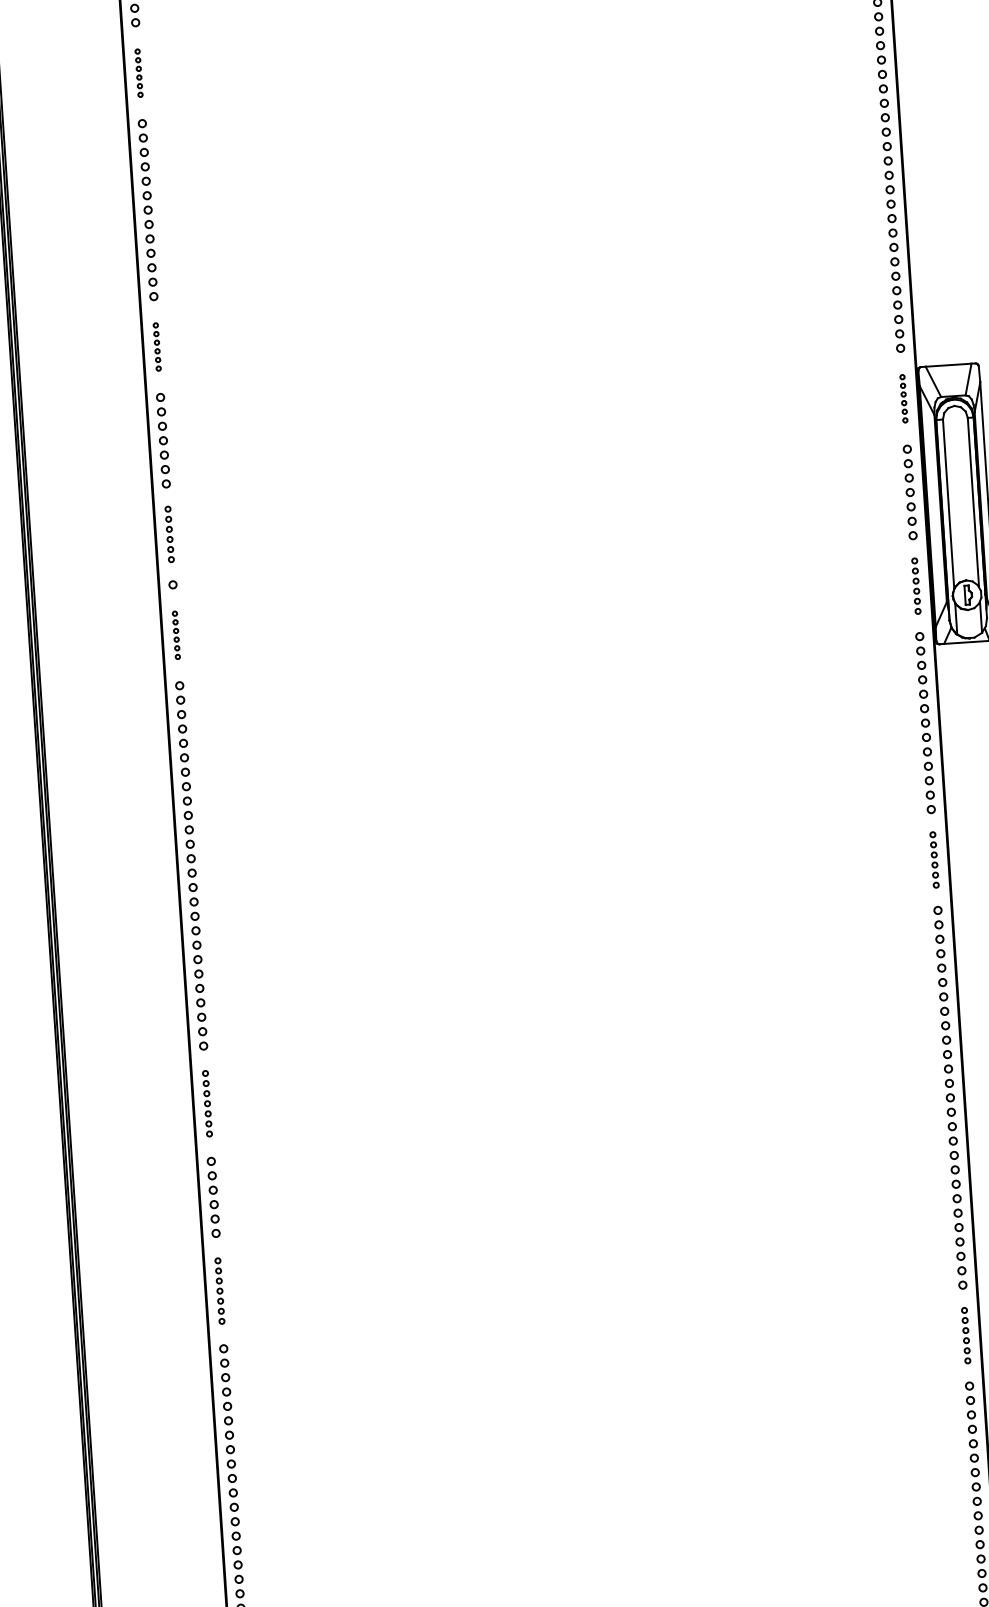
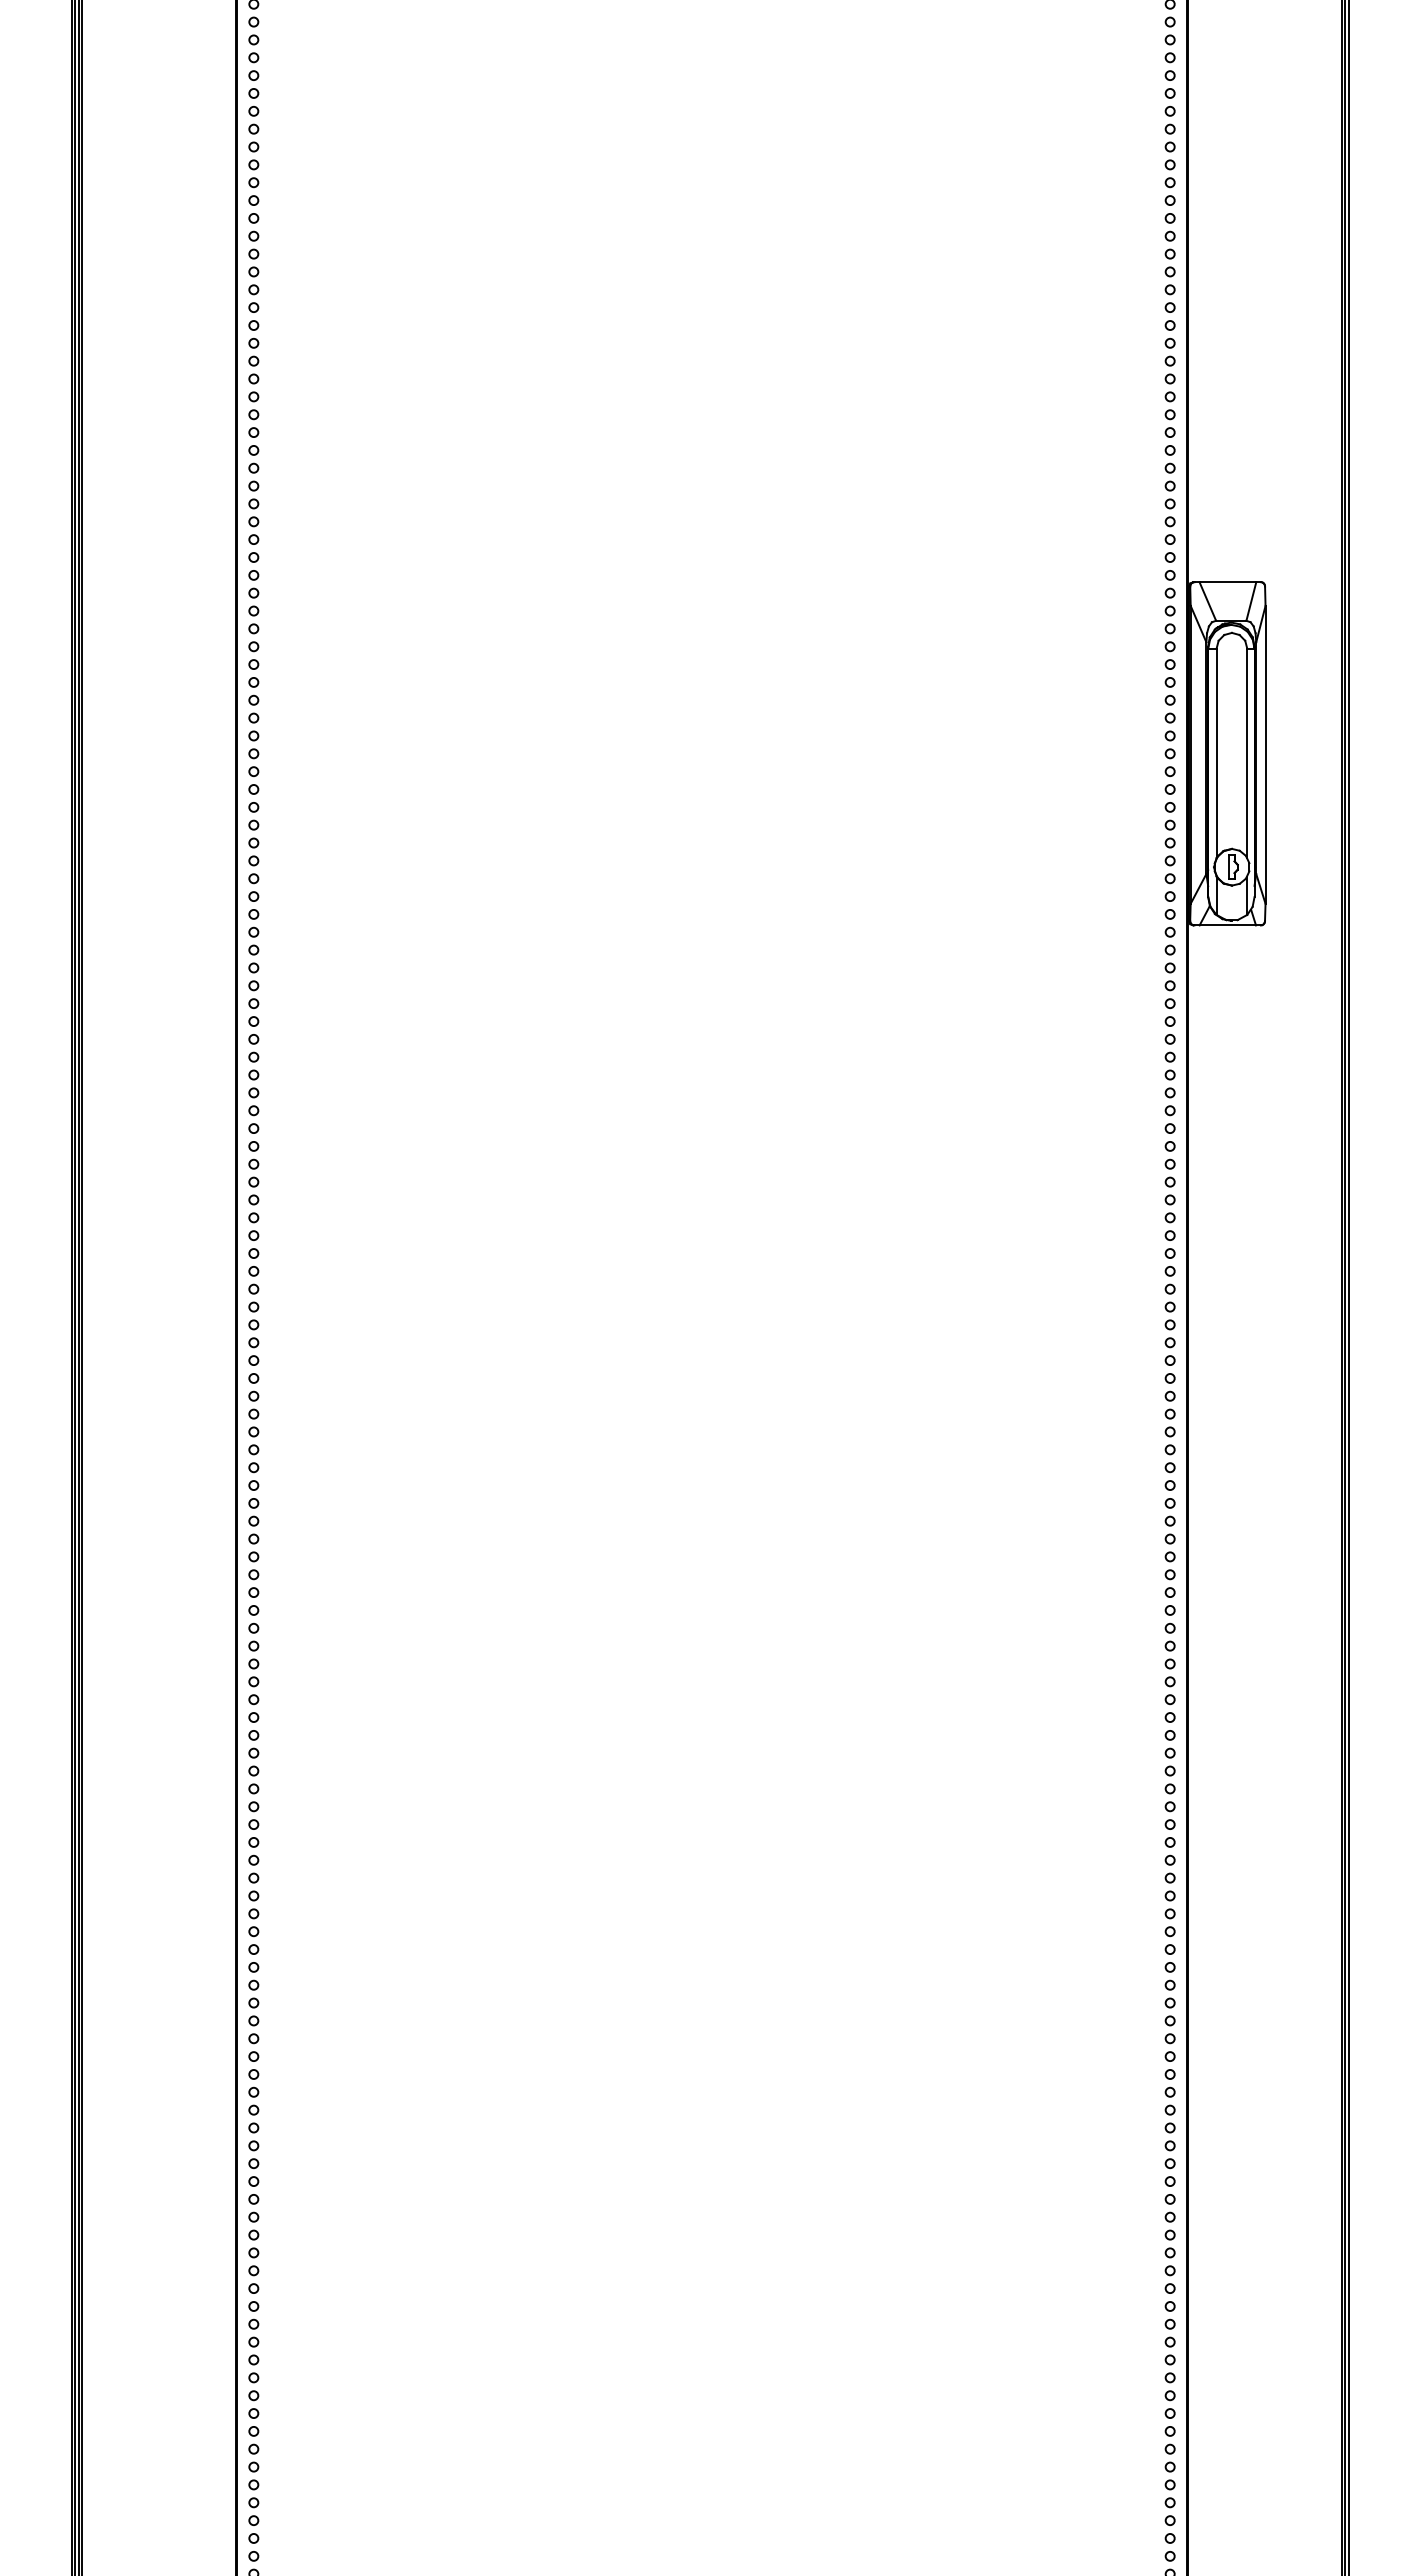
part: (138, 72) -> (253, 155), size x1.67
part: (156, 346) -> (253, 494), size x1.67
part: (903, 398) -> (1169, 619), size x1.67
part: (169, 534) -> (253, 726), size x1.43
part: (915, 585) -> (1169, 851), size x1.43
part: (176, 634) -> (253, 851), size x1.67
part: (934, 859) -> (1169, 1190), size x1.43
part: (207, 1103) -> (253, 1431), size x1.43
part: (219, 1290) -> (253, 1663), size x1.43
part: (965, 1335) -> (1169, 1779), size x1.43

